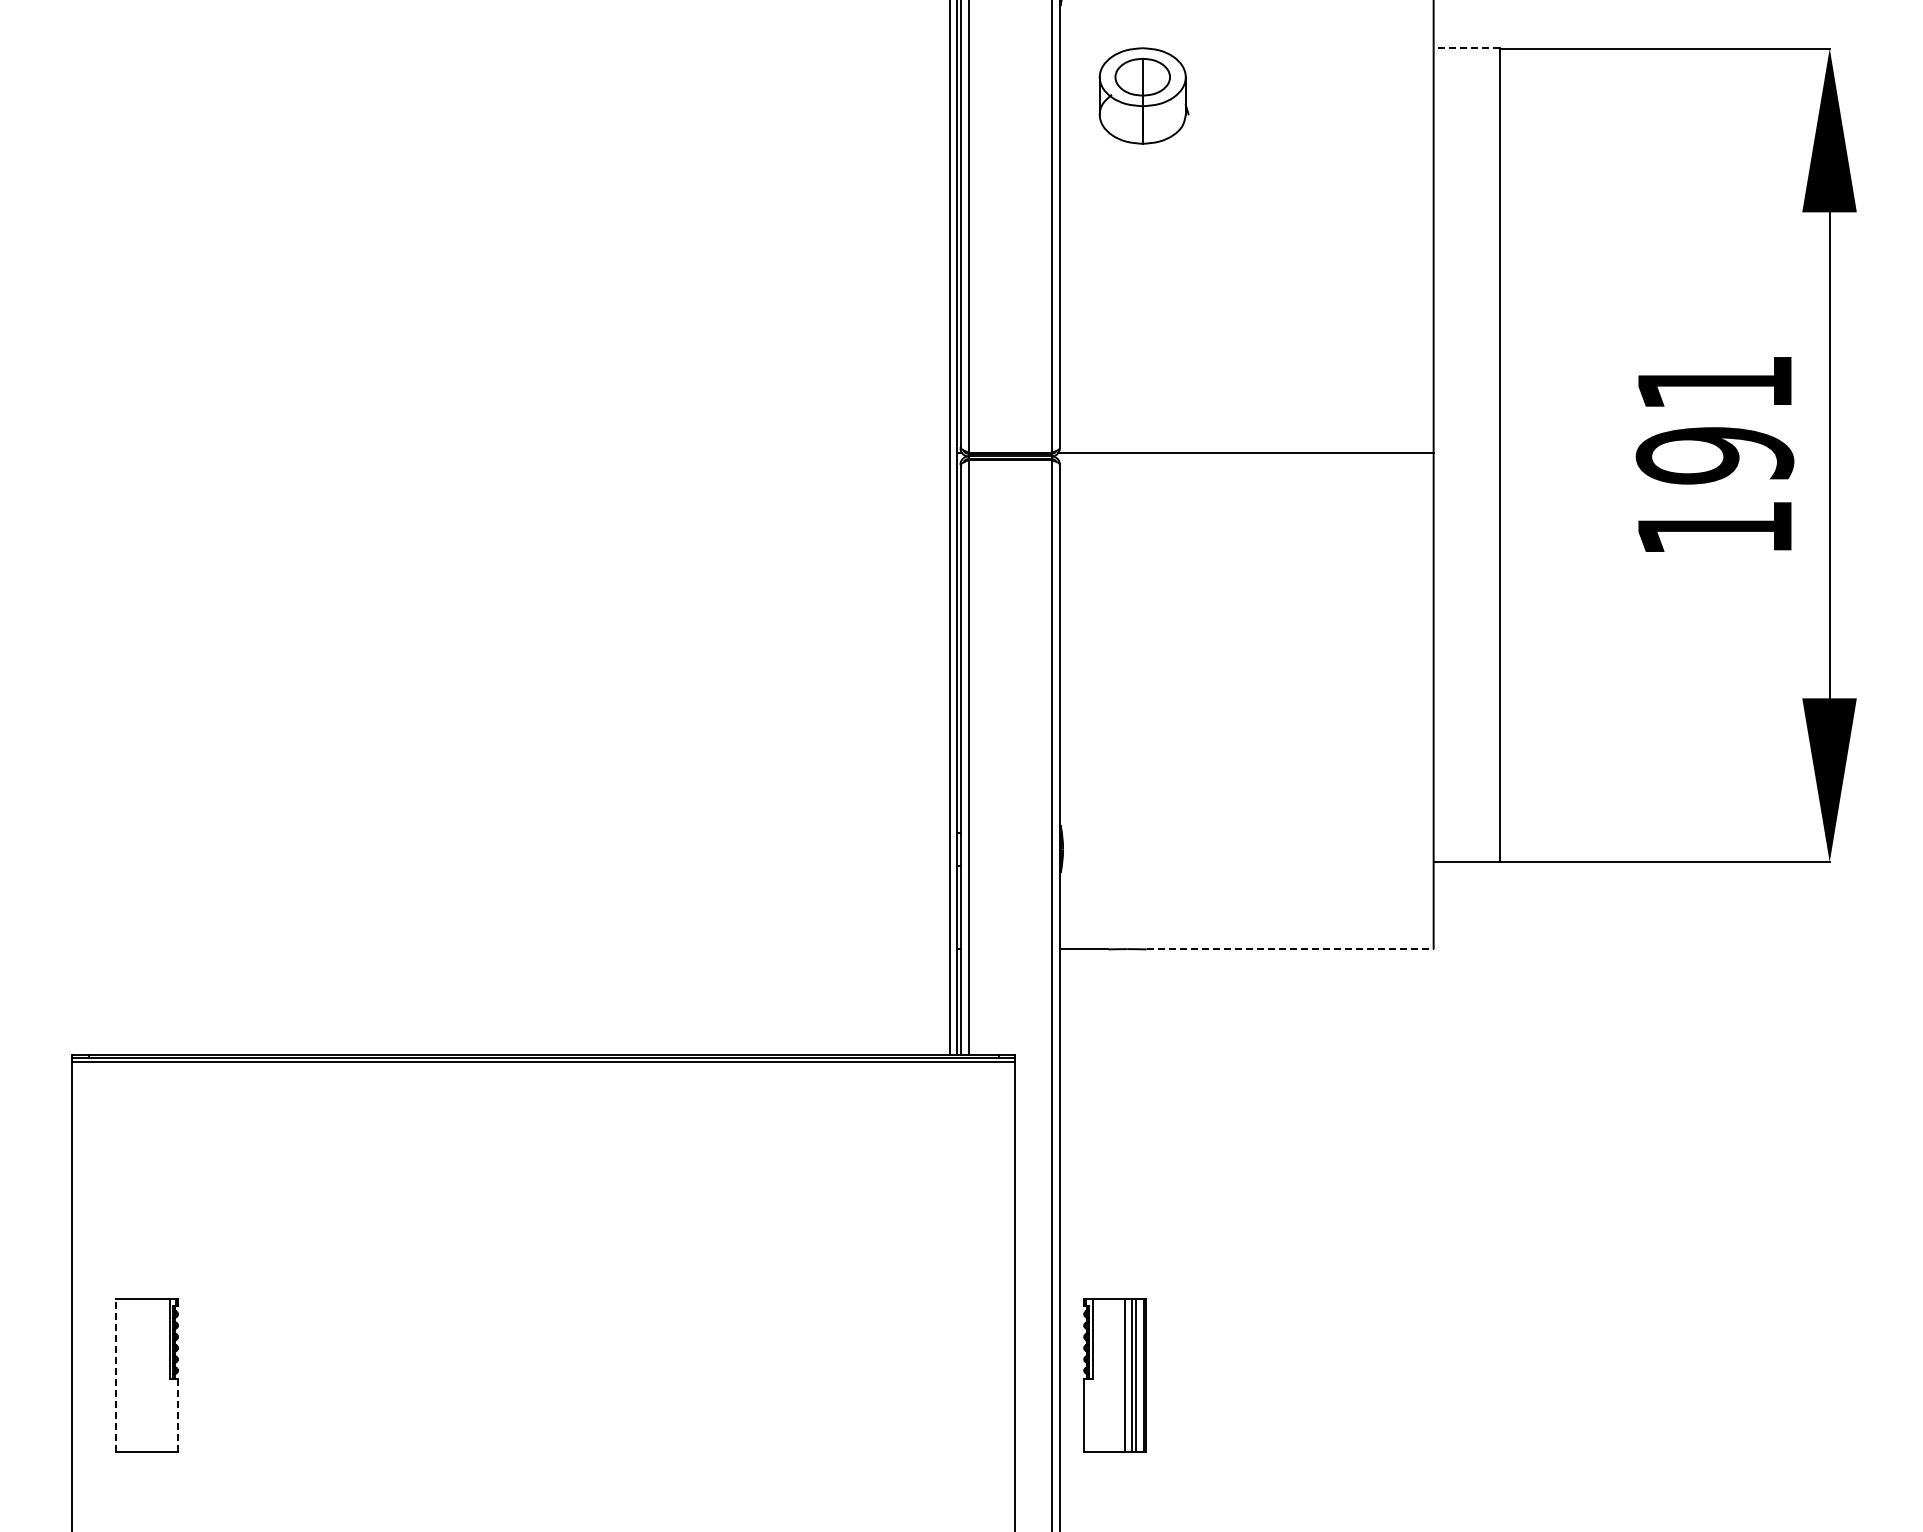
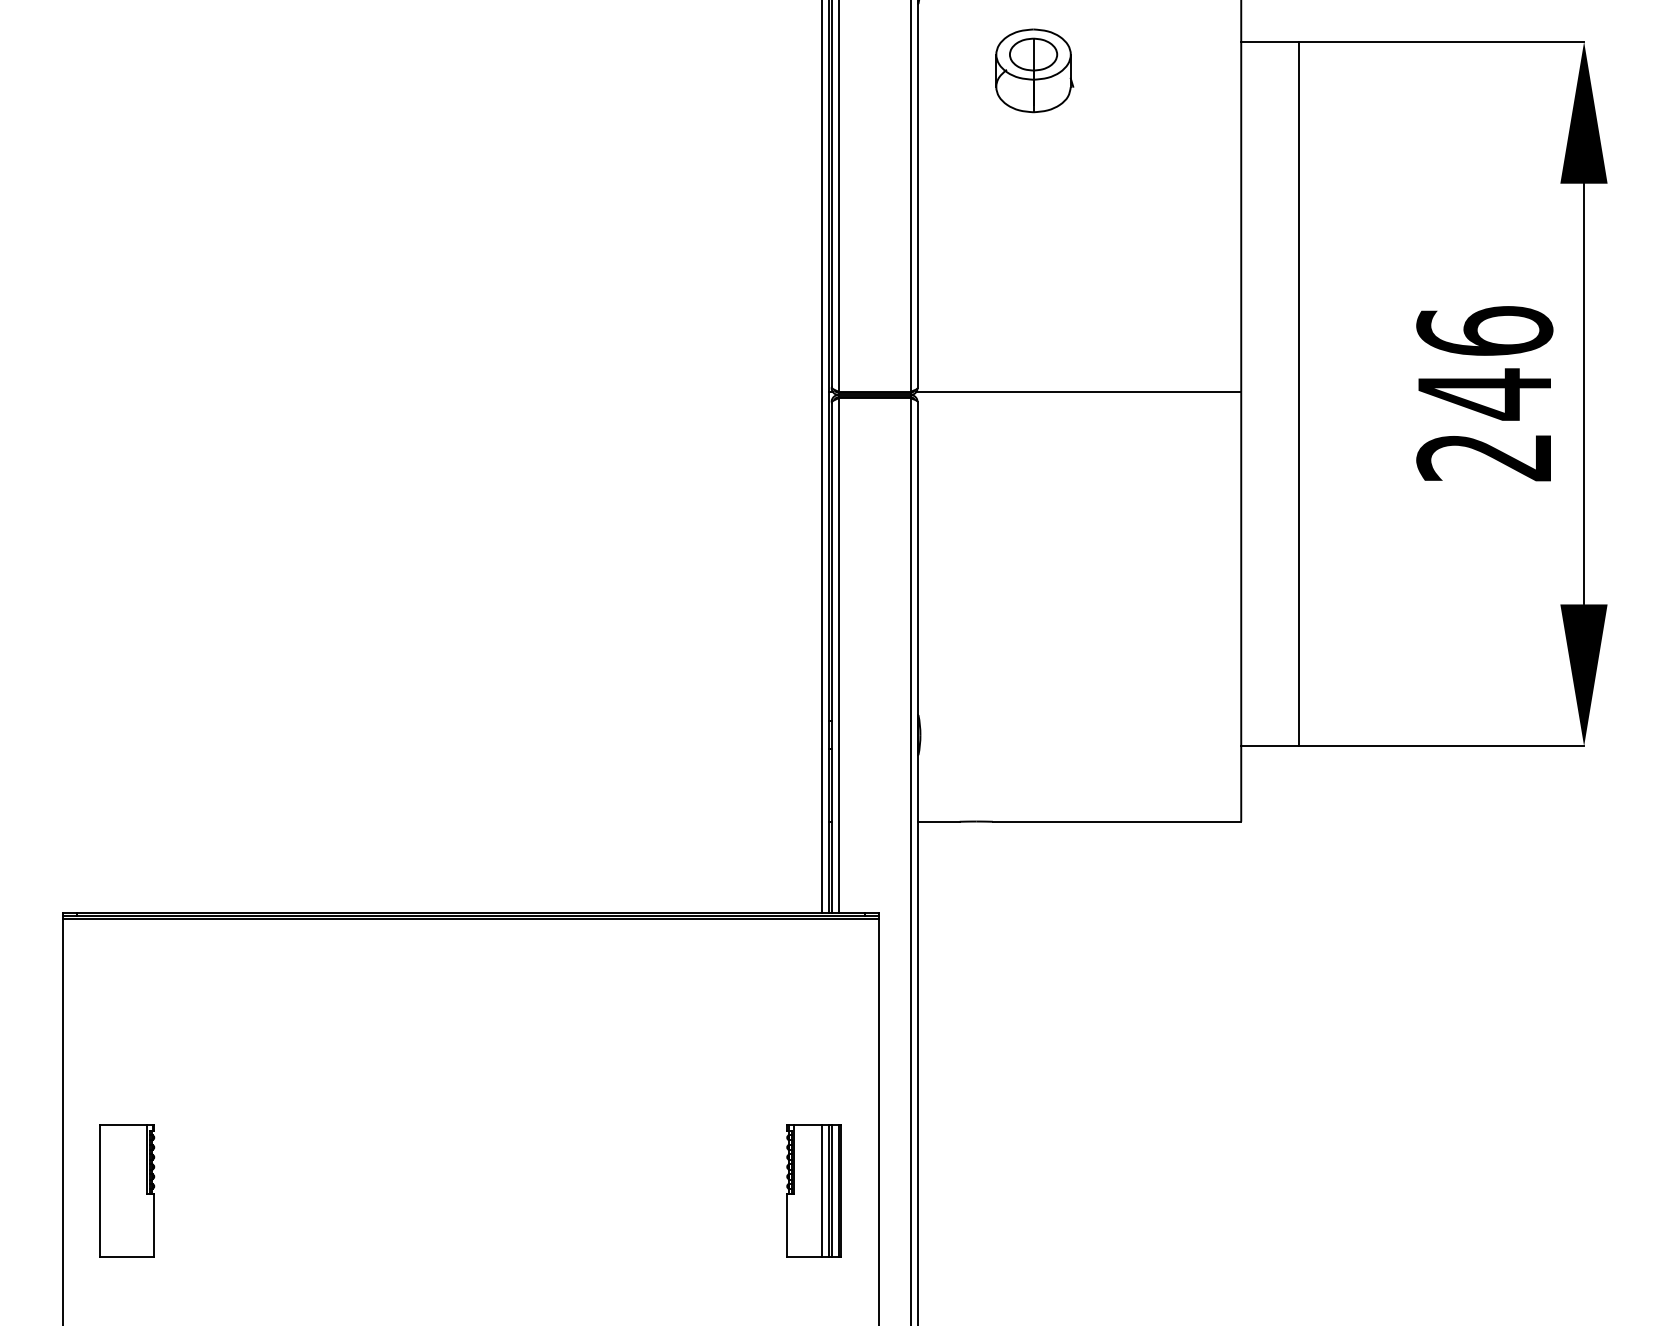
line: (1466, 48) -> (1269, 41), dashed -> solid
part: (1143, 95) -> (1034, 70), moved
text: (1714, 454) -> (1484, 393), 191 -> 246
line: (1290, 949) -> (1117, 821), dashed -> solid
line: (115, 1375) -> (100, 1190), dashed -> solid
part: (1114, 1375) -> (813, 1190), moved
line: (178, 1415) -> (154, 1225), dashed -> solid

